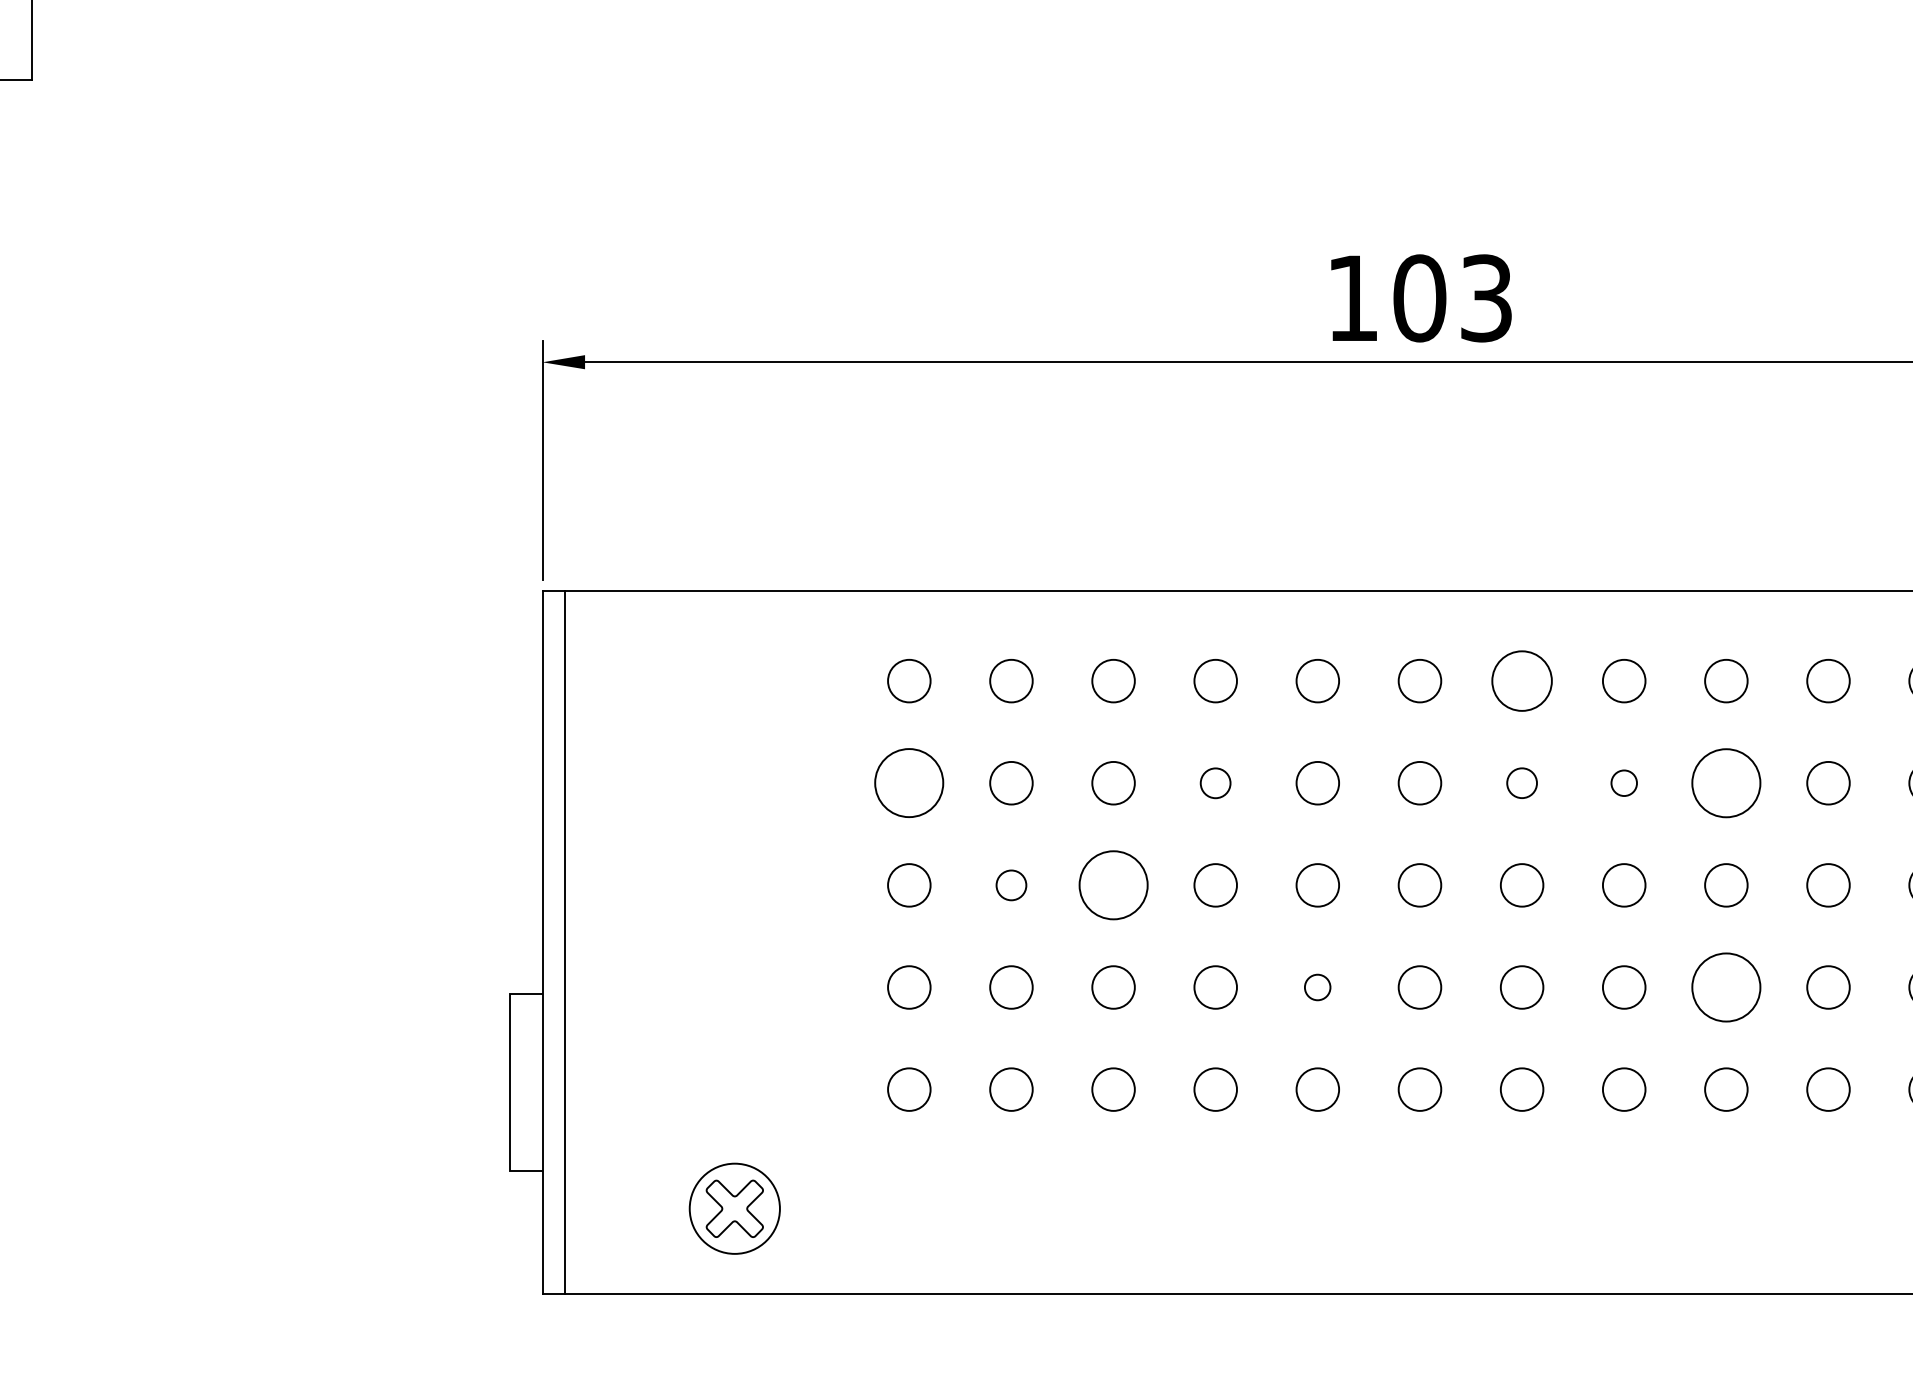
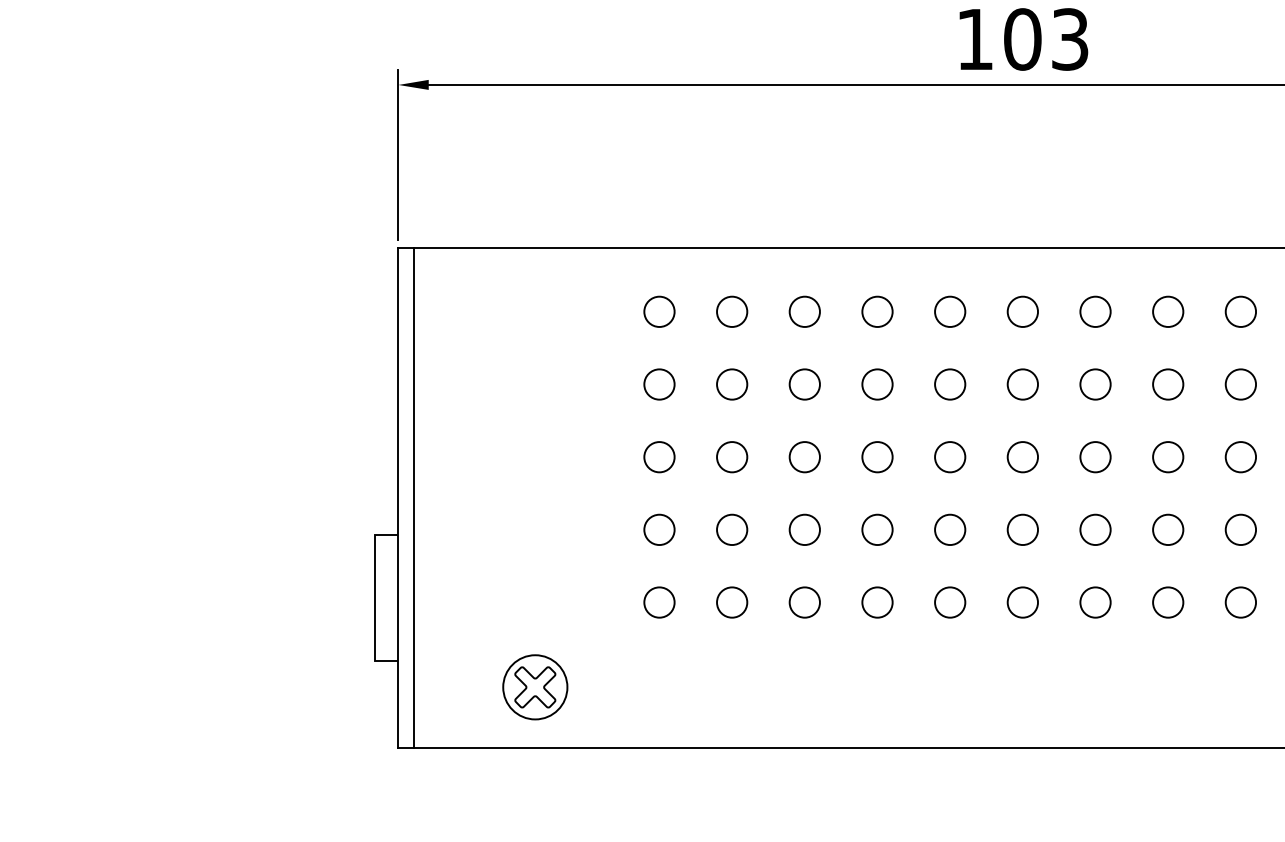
circle: (1521, 680) -> (1095, 311), size x0.71
circle: (1521, 782) -> (1095, 383), size x1.43
circle: (1623, 782) -> (1167, 383), size x1.67
circle: (1726, 782) -> (1240, 383), size x0.62
circle: (909, 783) -> (659, 384), size x0.62
circle: (1215, 783) -> (877, 384), size x1.43
circle: (1011, 885) -> (732, 457), size x1.43
circle: (1113, 885) -> (804, 457), size x0.62
circle: (1317, 987) -> (949, 529), size x1.67
circle: (1726, 987) -> (1240, 529), size x0.62

